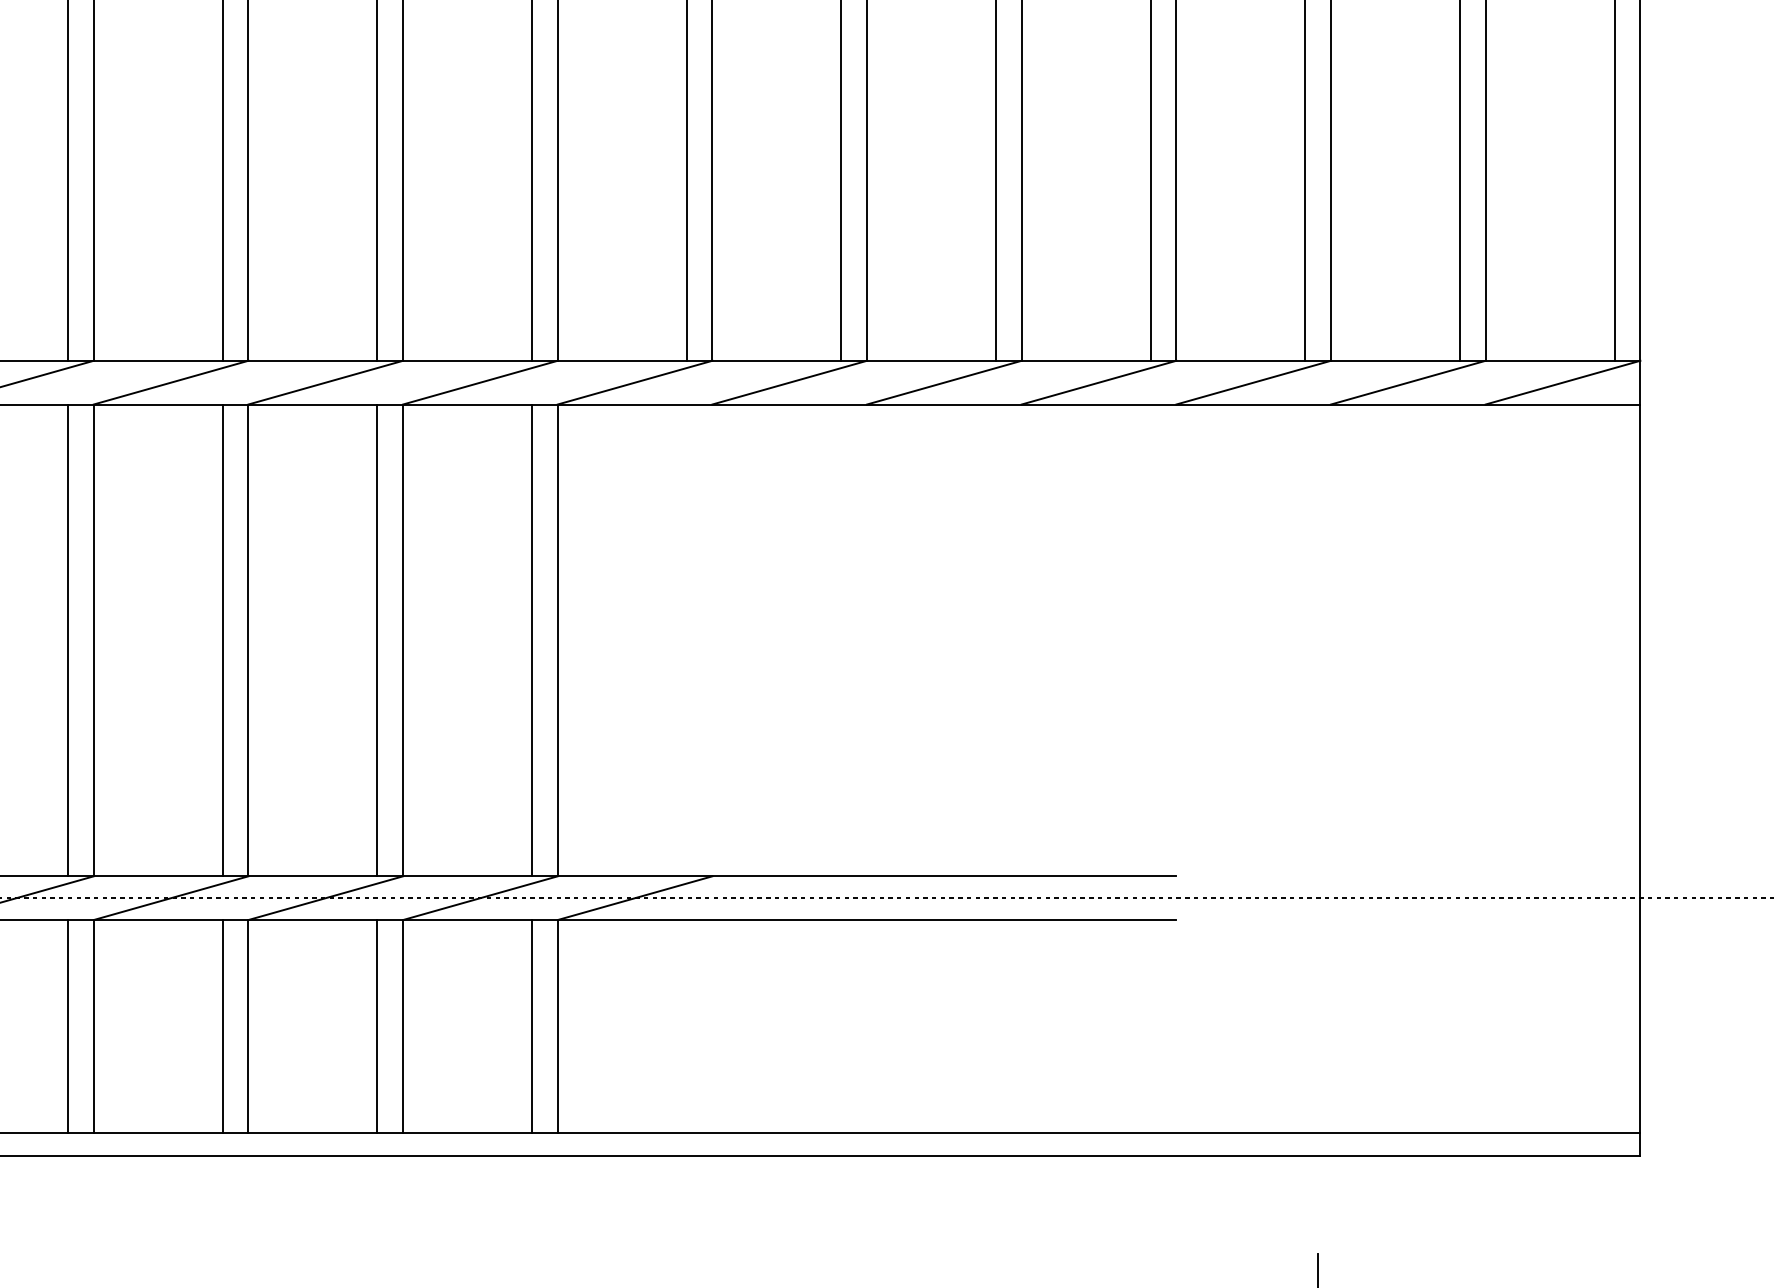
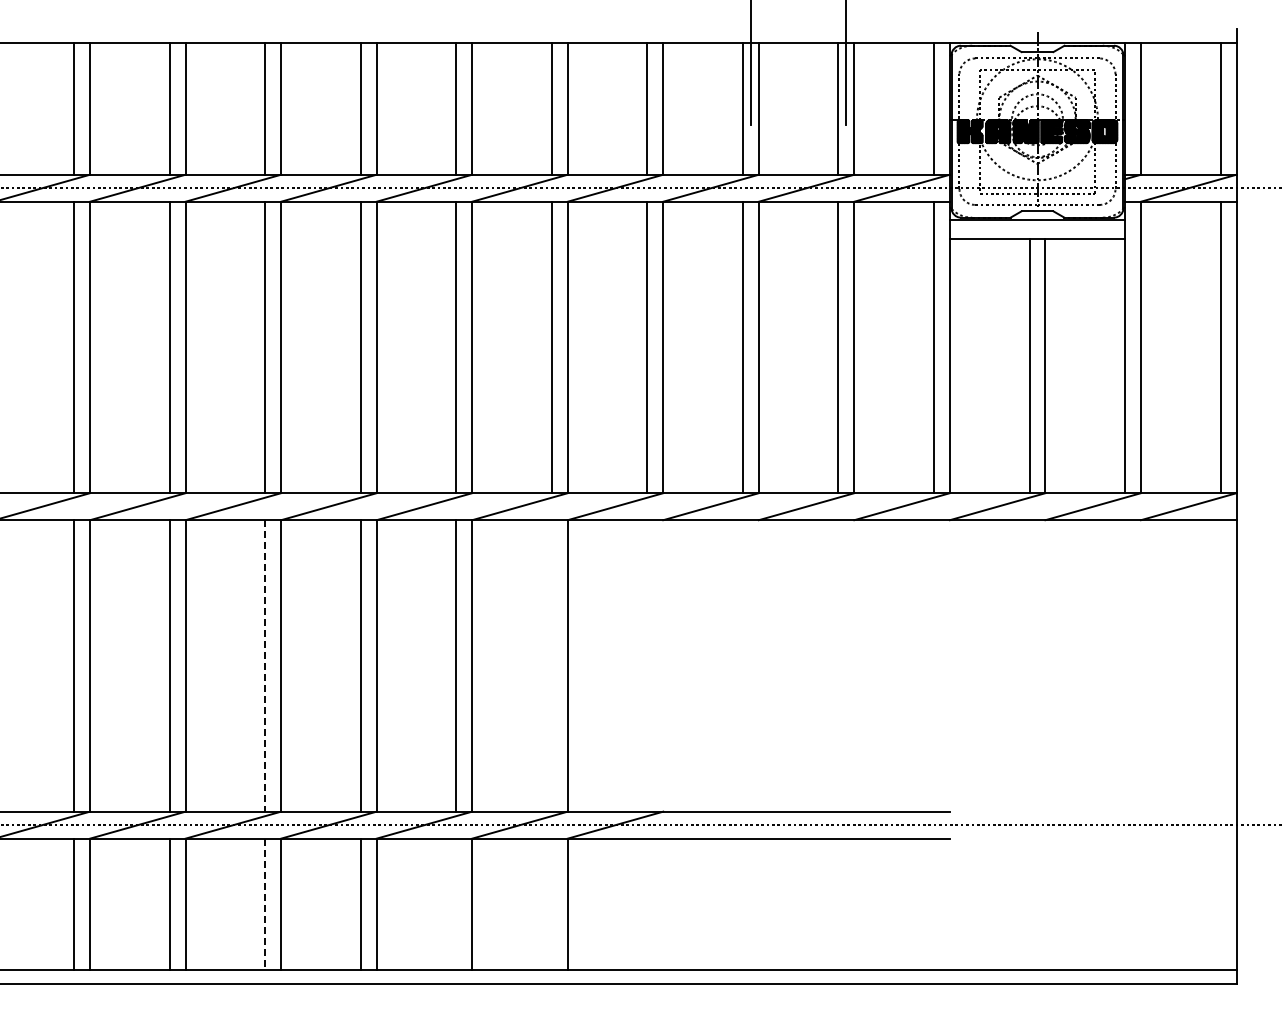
line: (68, 639) -> (265, 665), solid -> dashed
line: (531, 639) -> (551, 665), removed
line: (68, 1026) -> (265, 904), solid -> dashed
line: (377, 1026) -> (456, 904), removed
line: (531, 1026) -> (551, 904), removed

